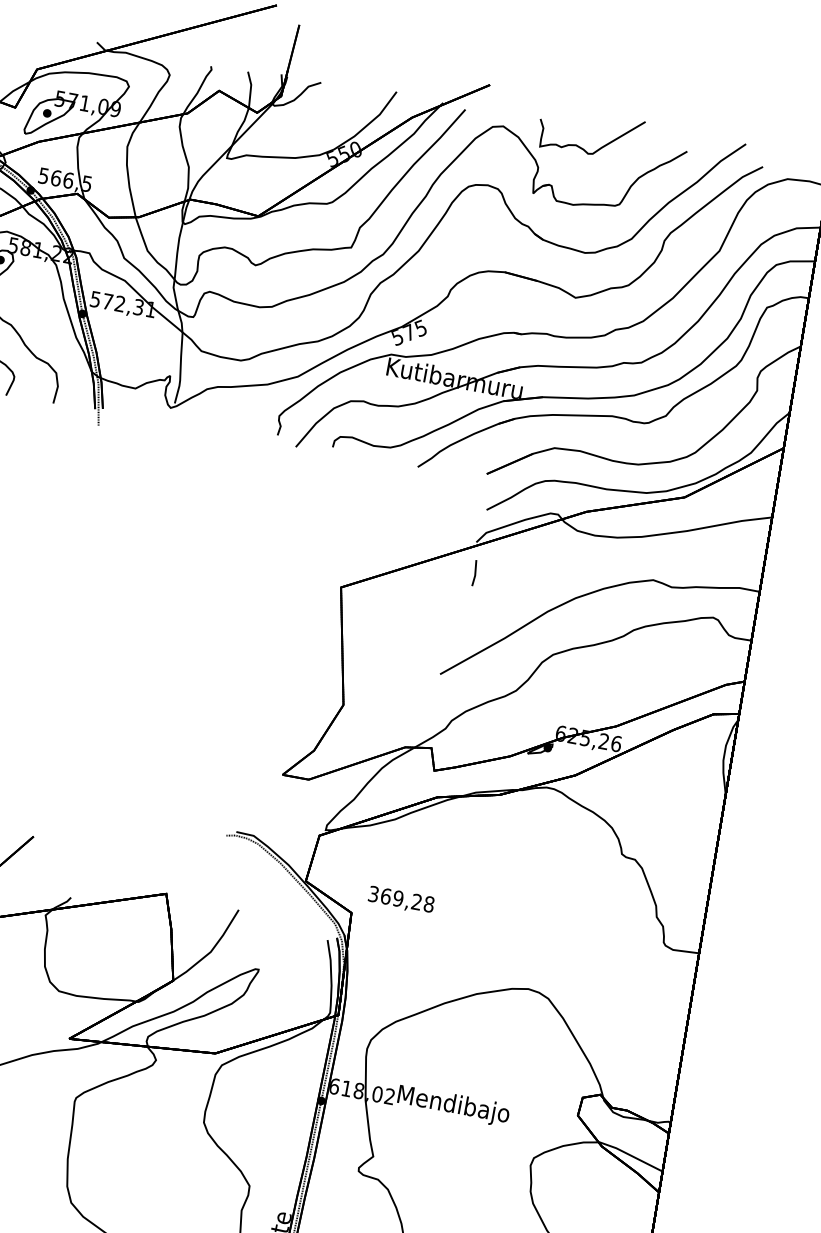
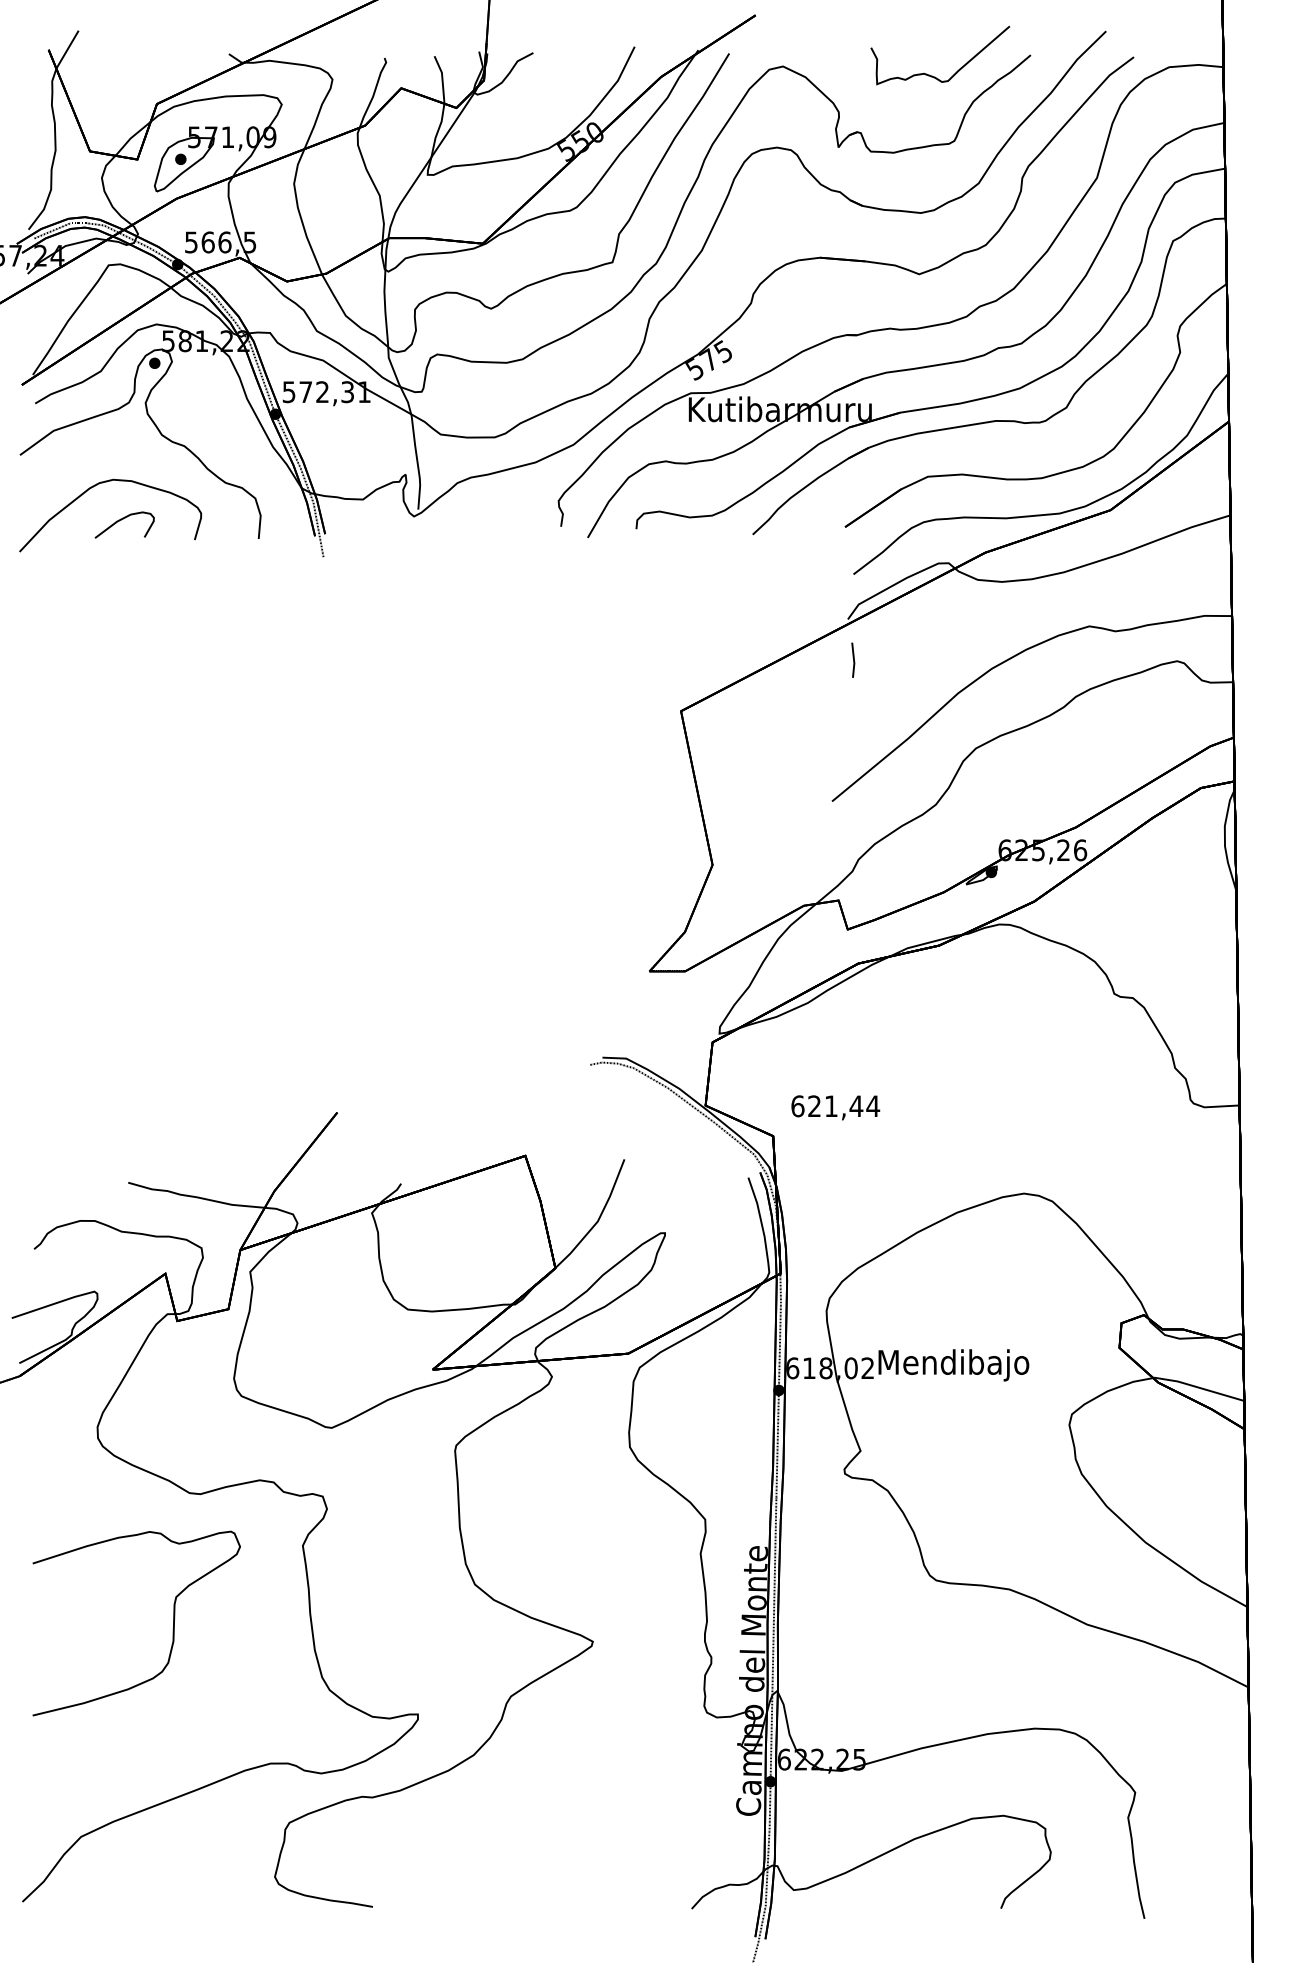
curve: (582, 147) -> (932, 75), moved
text: (401, 899) -> (835, 1106), 369,28 -> 621,44

